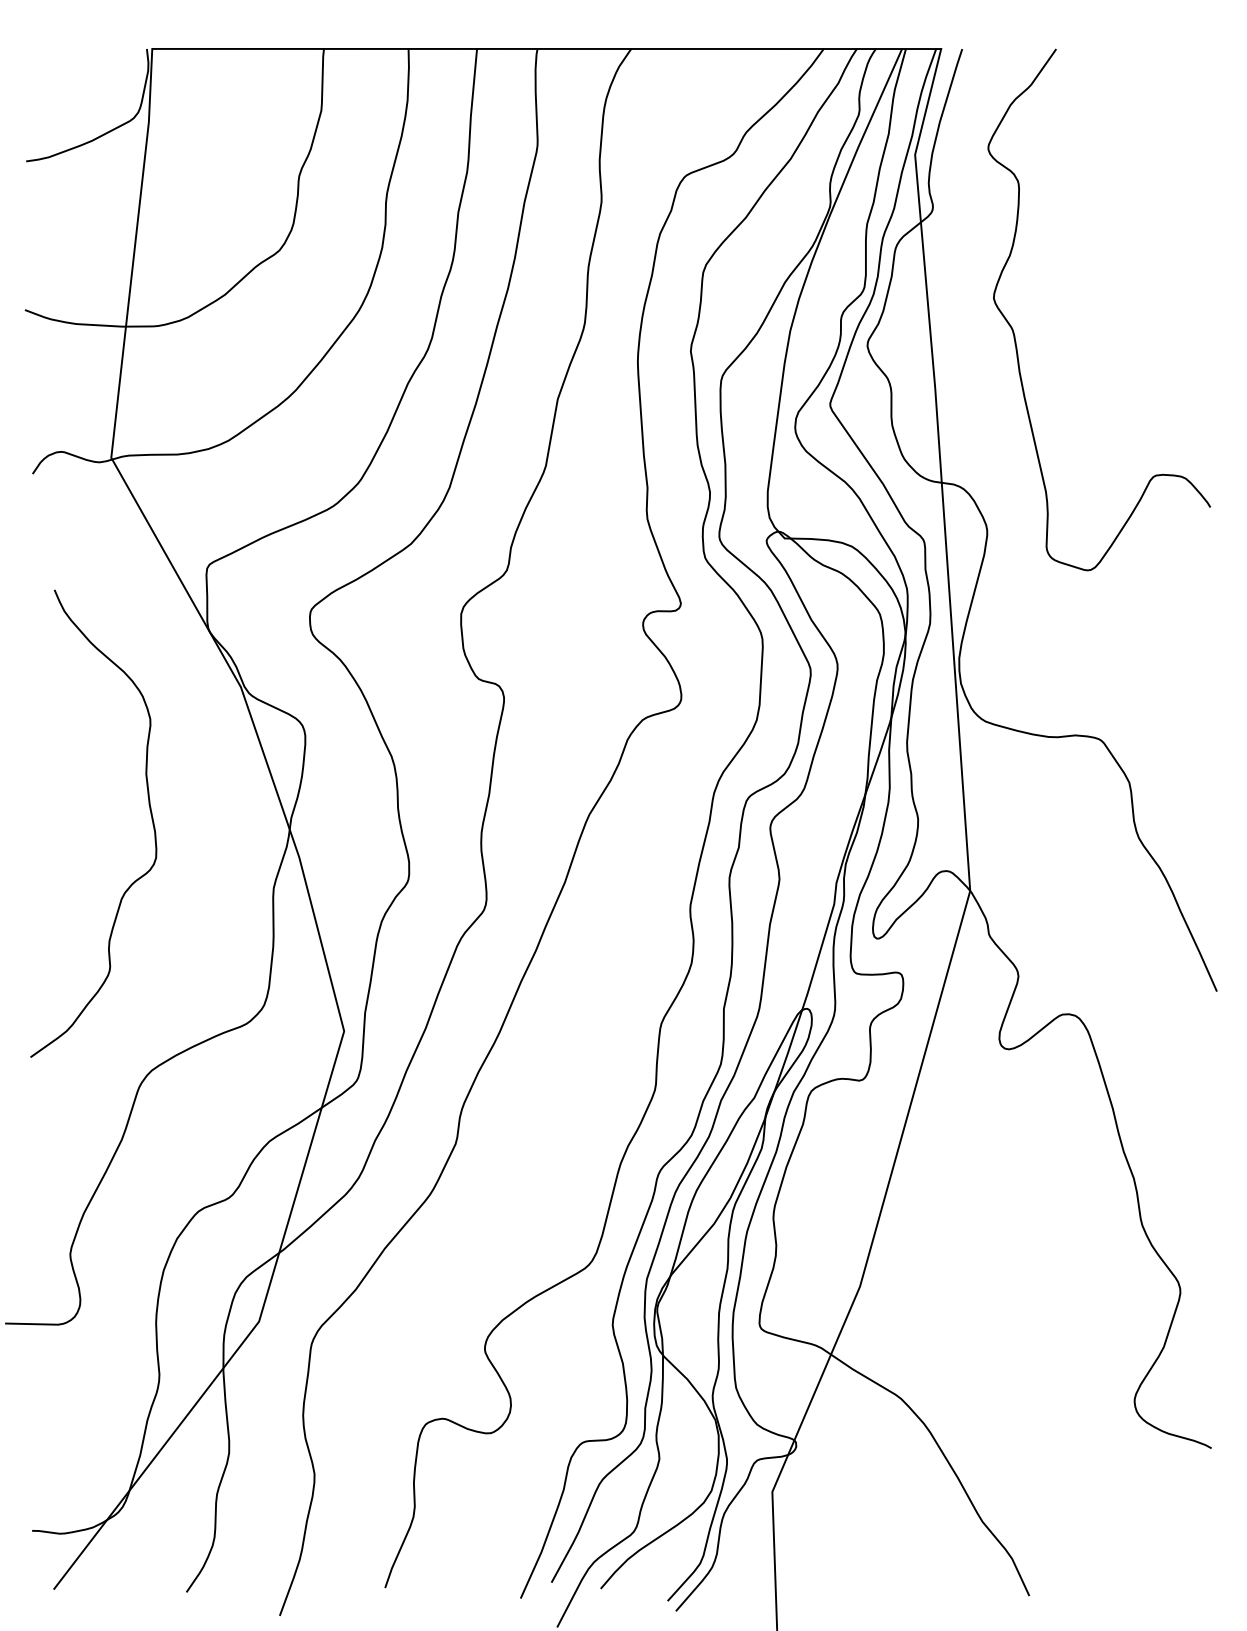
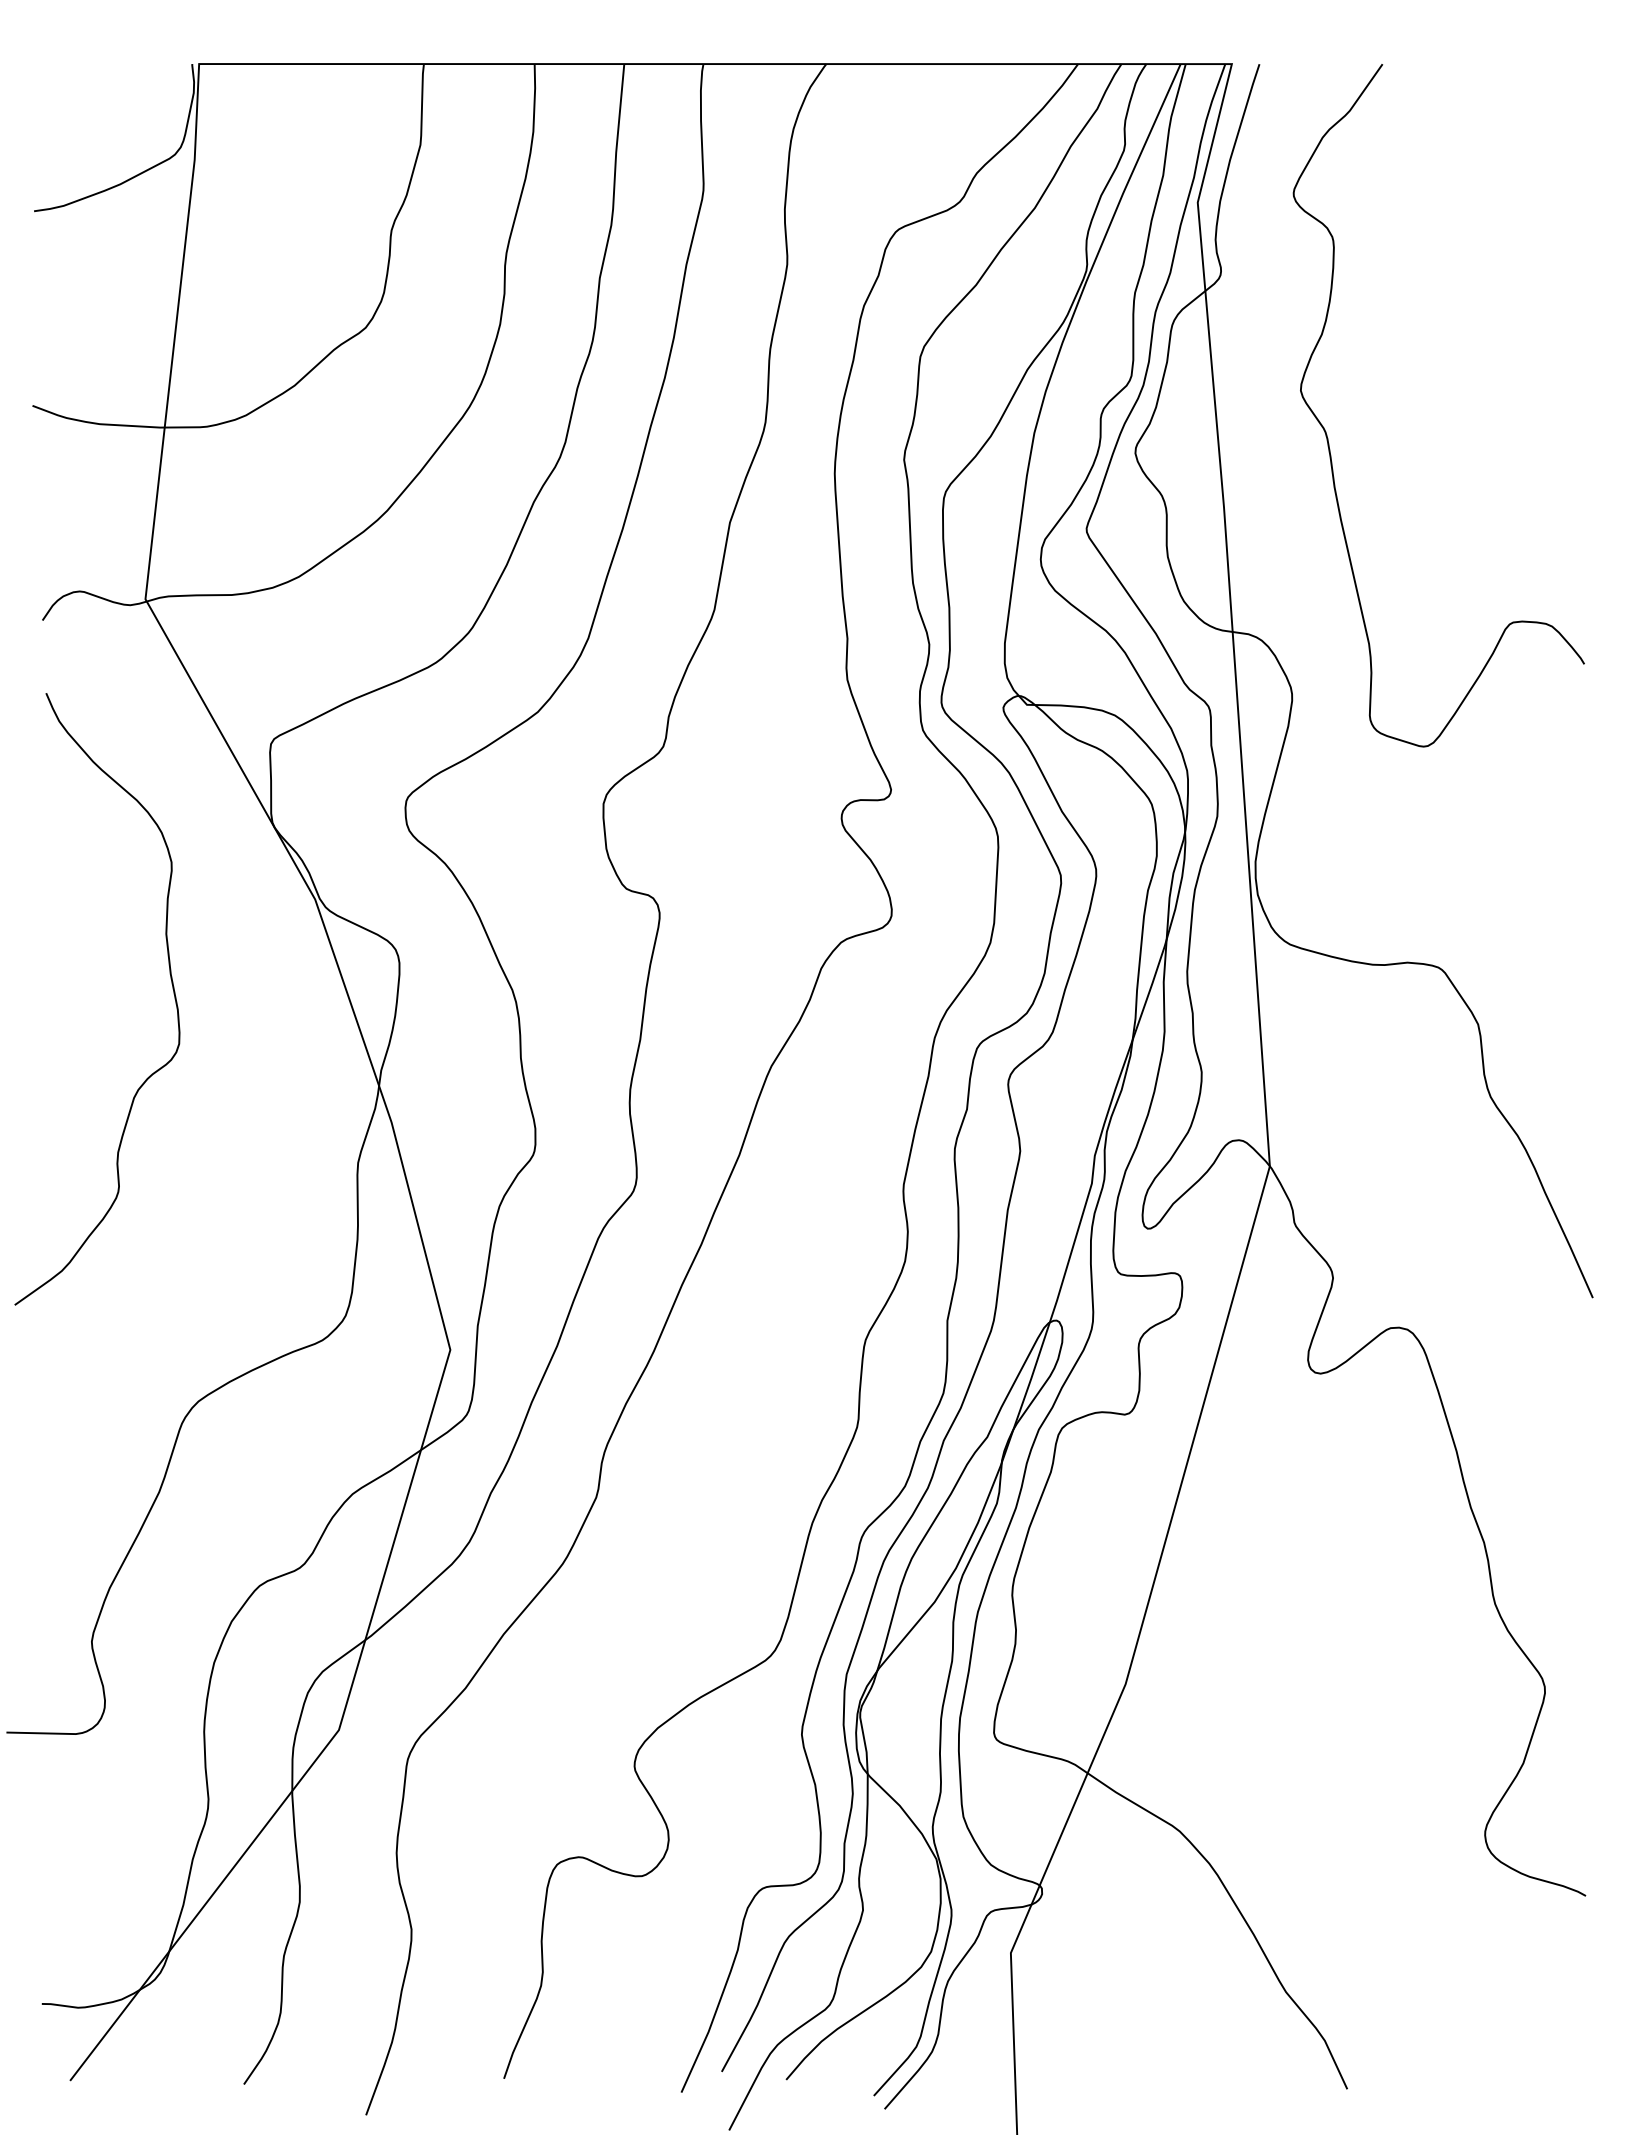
curve: (150, 812) -> (171, 984), moved

